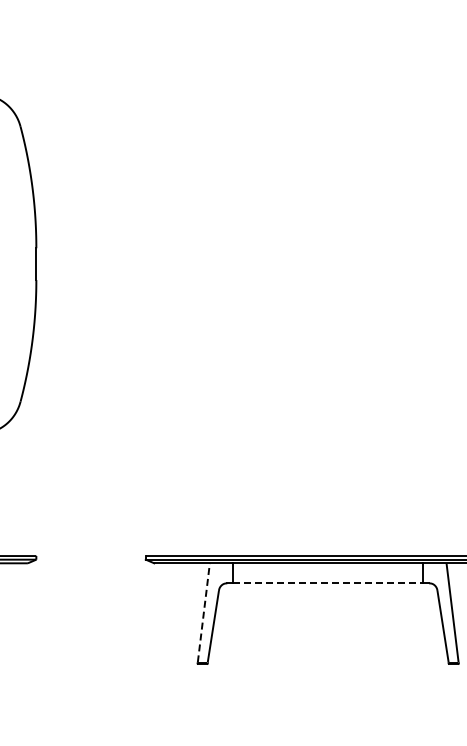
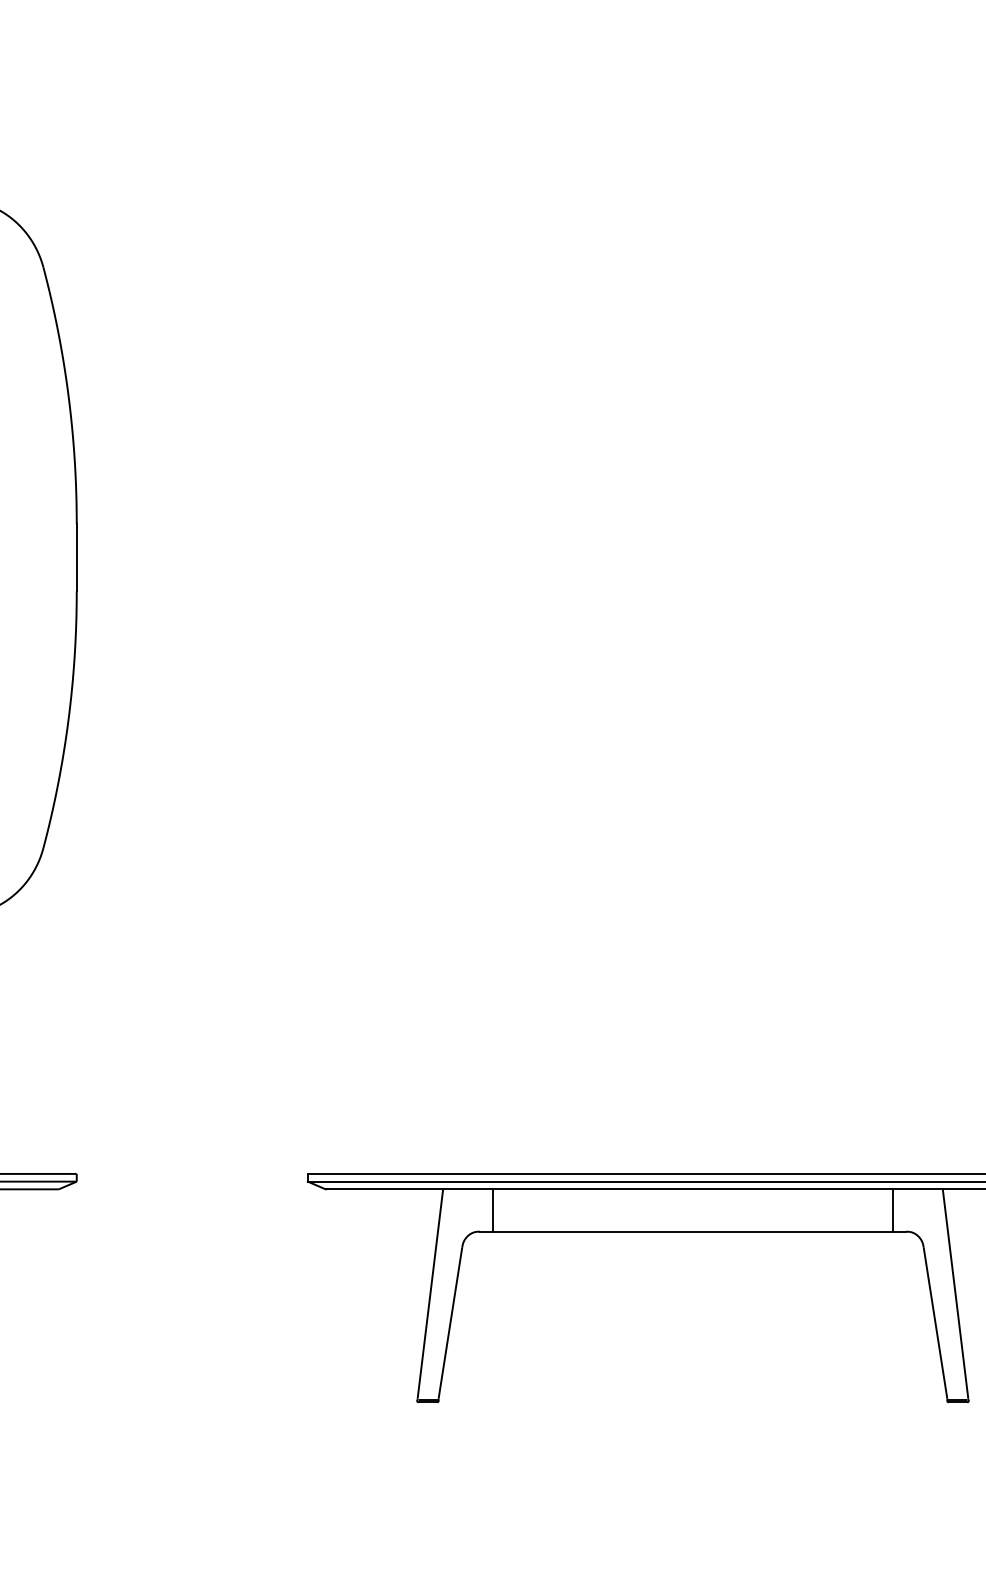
line: (328, 583) -> (693, 1231), dashed -> solid
line: (203, 612) -> (429, 1293), dashed -> solid

